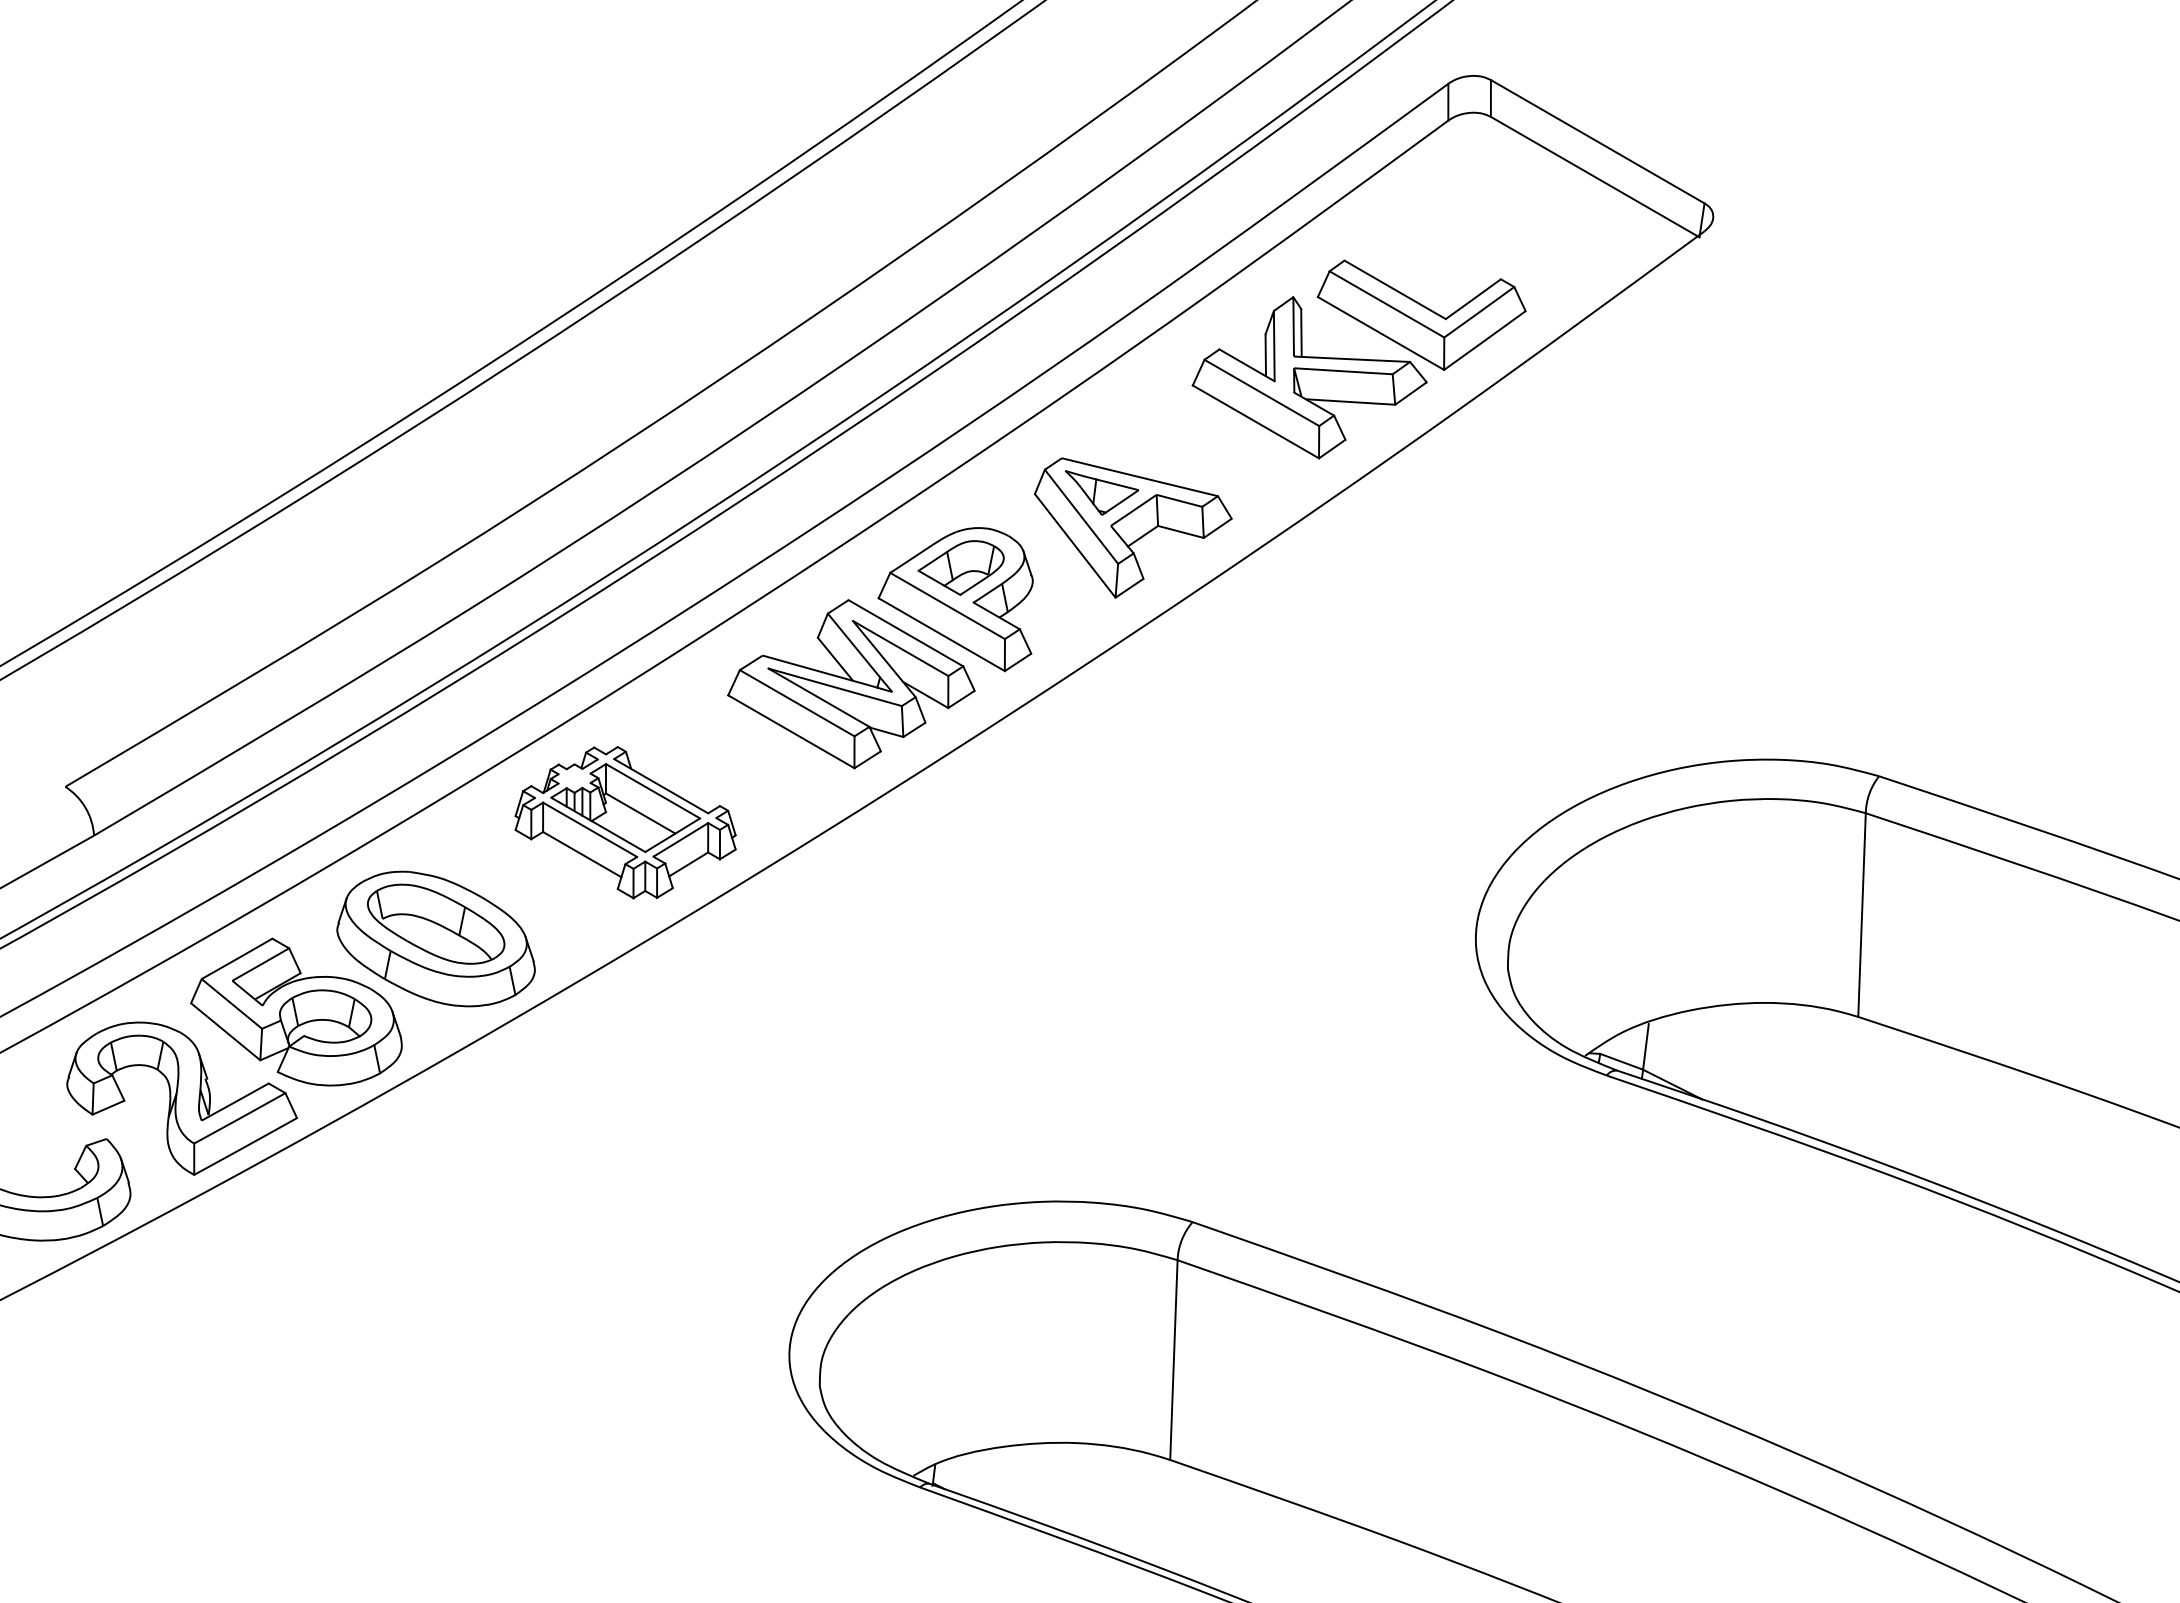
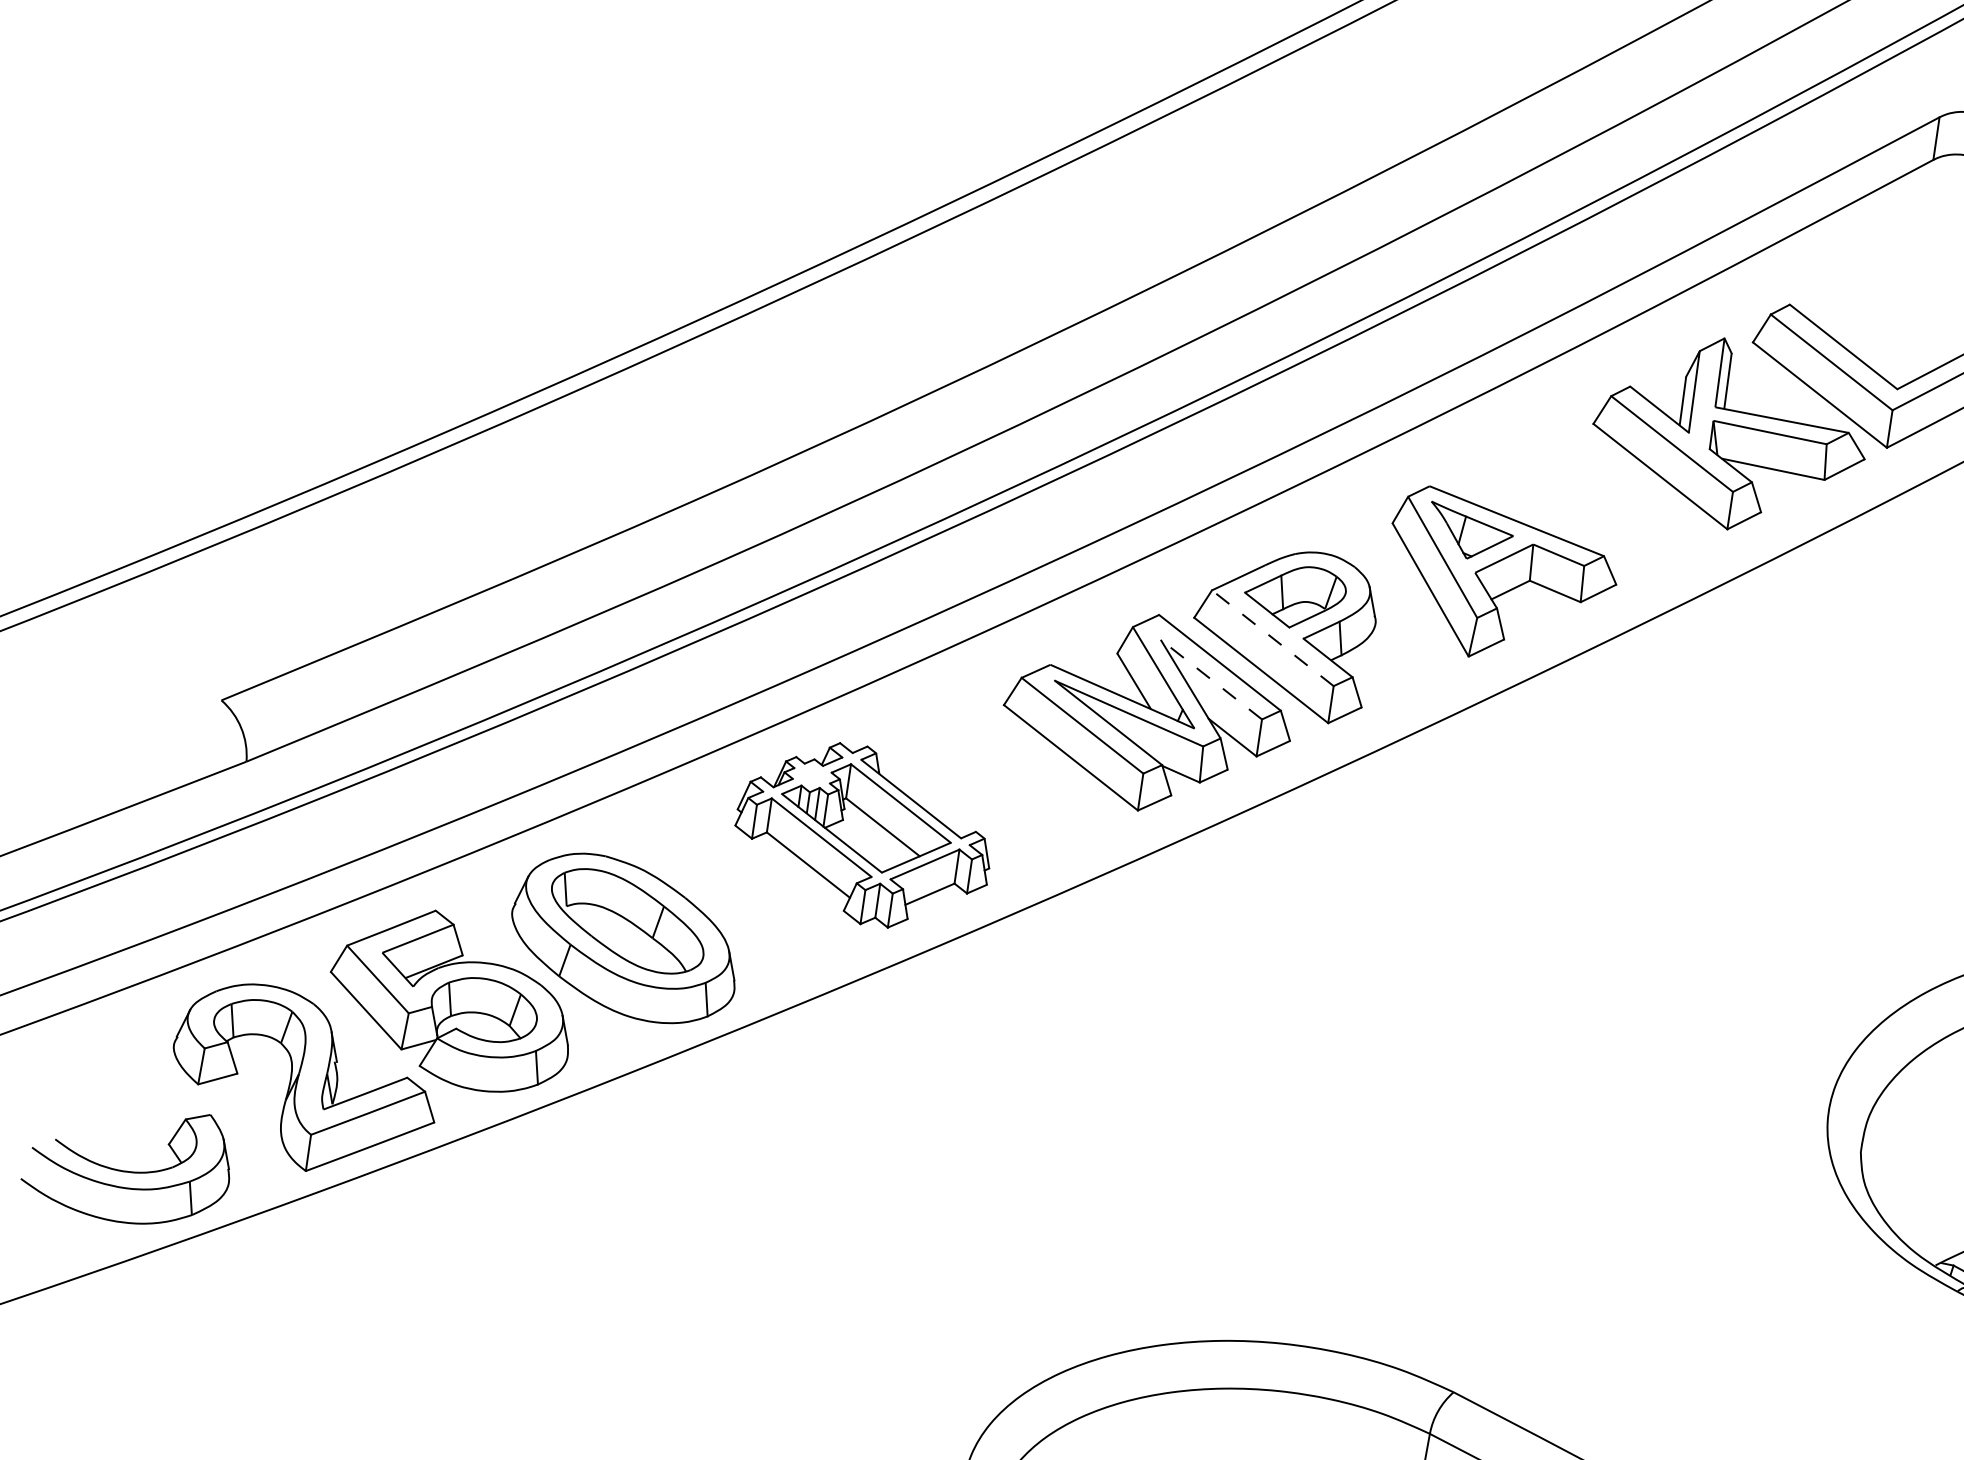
line: (947, 605) -> (1272, 637), solid -> dashed
line: (900, 648) -> (1211, 679), solid -> dashed

